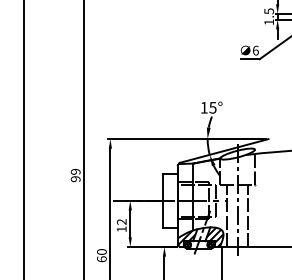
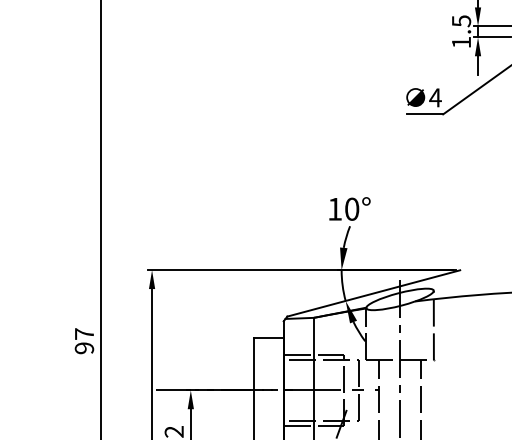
text: (255, 50) -> (434, 97), 6 -> 4
text: (212, 107) -> (351, 208), 15° -> 10°
text: (75, 171) -> (84, 333), 99 -> 97

